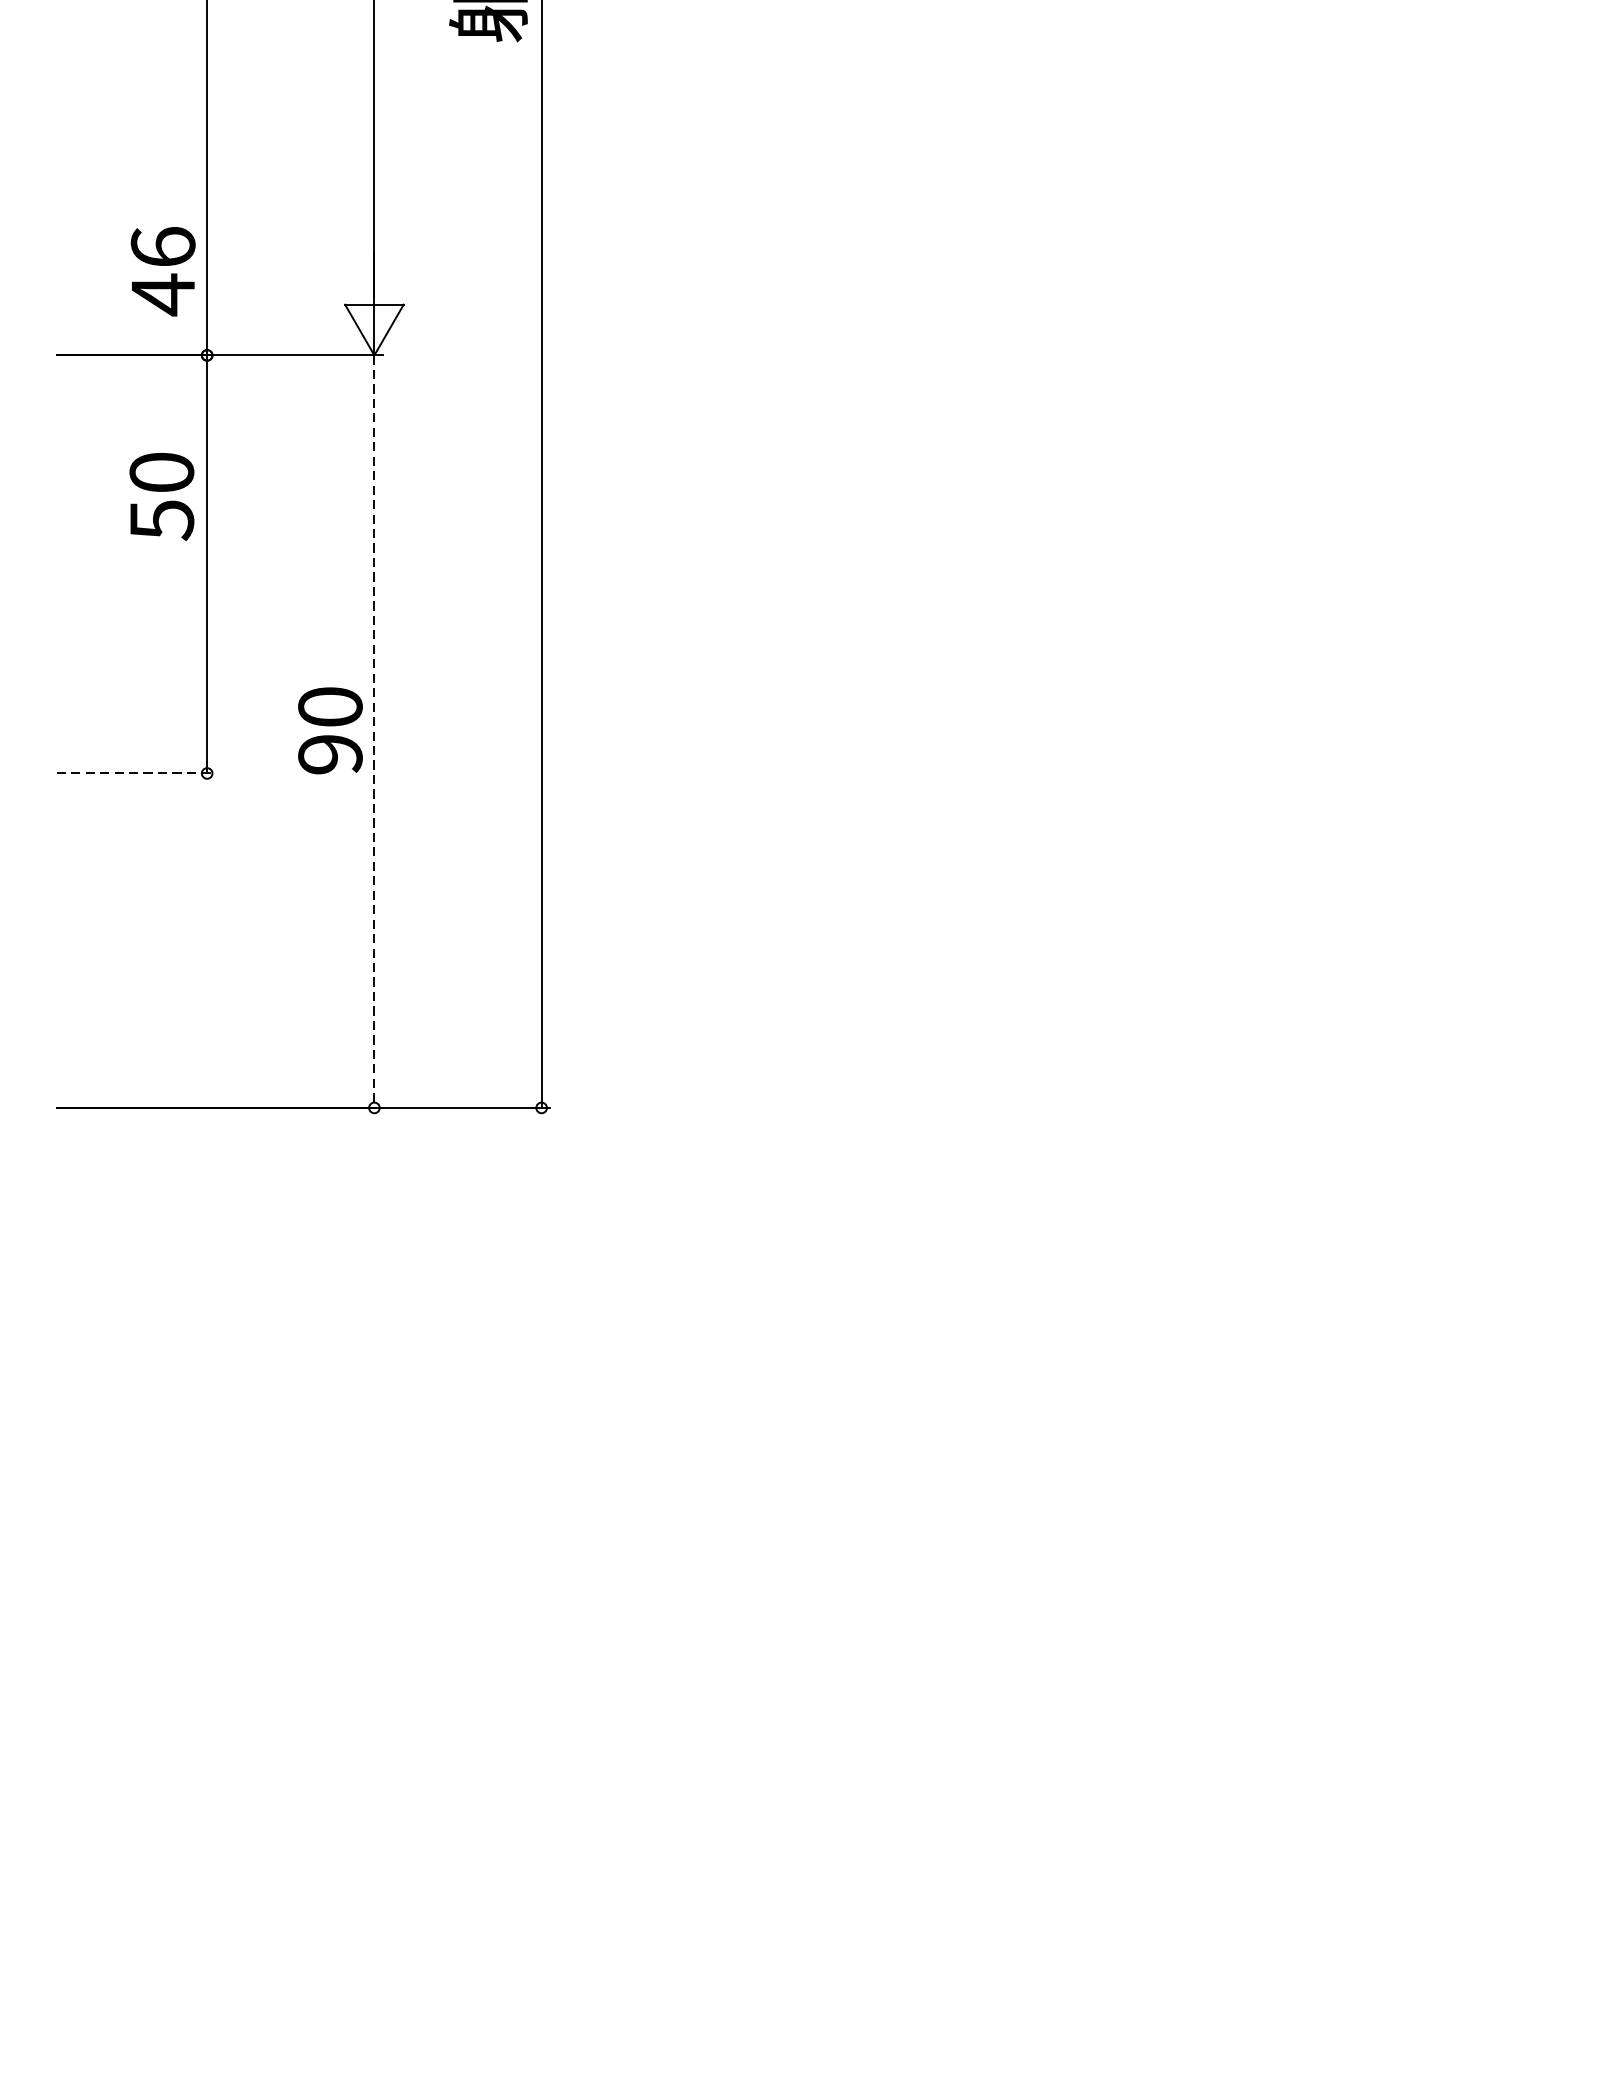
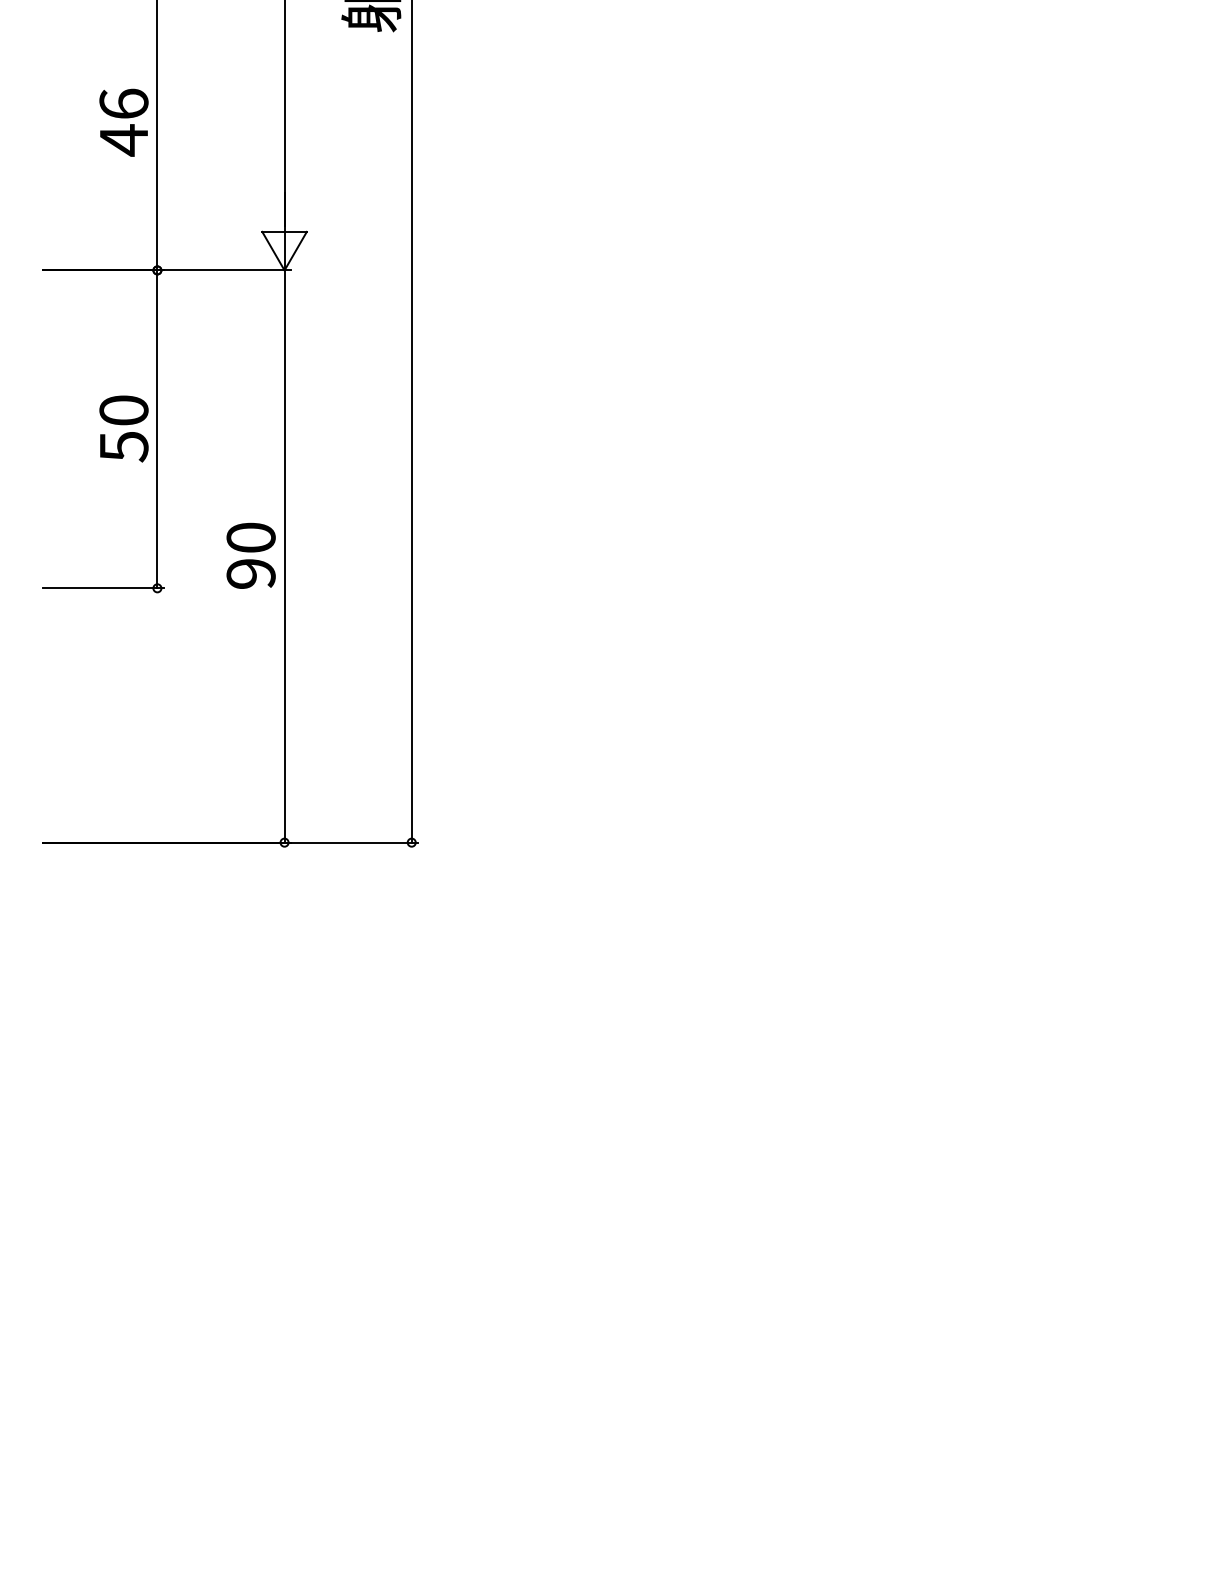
text: (162, 271) -> (123, 122), moved
text: (161, 496) -> (123, 428), moved
line: (374, 732) -> (284, 557), dashed -> solid
line: (136, 773) -> (103, 588), dashed -> solid

